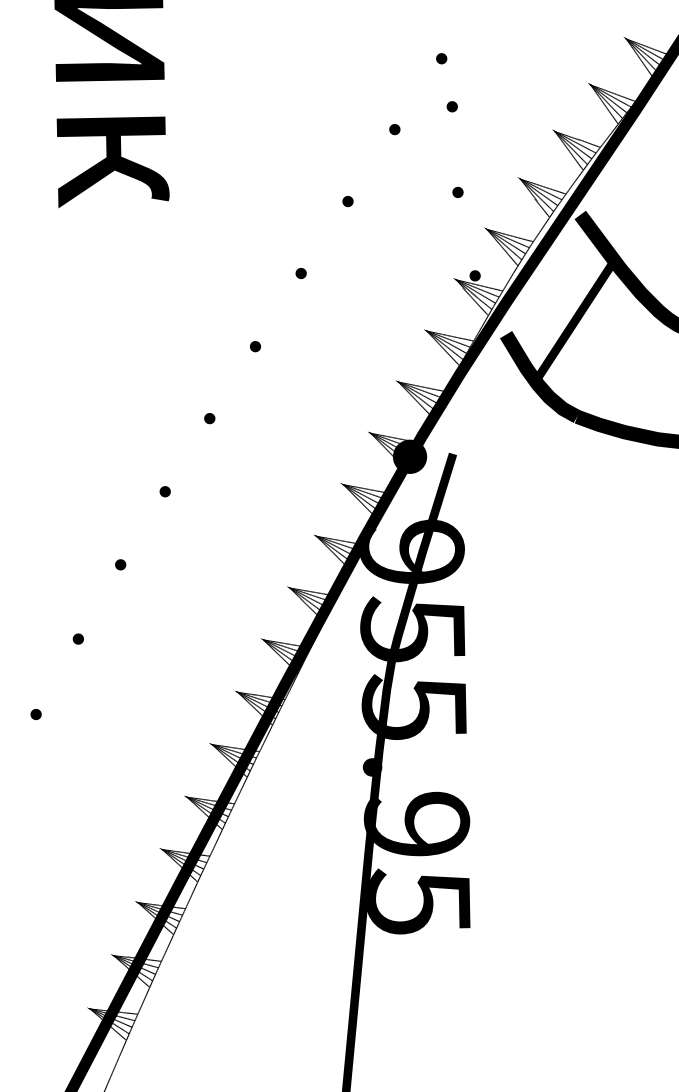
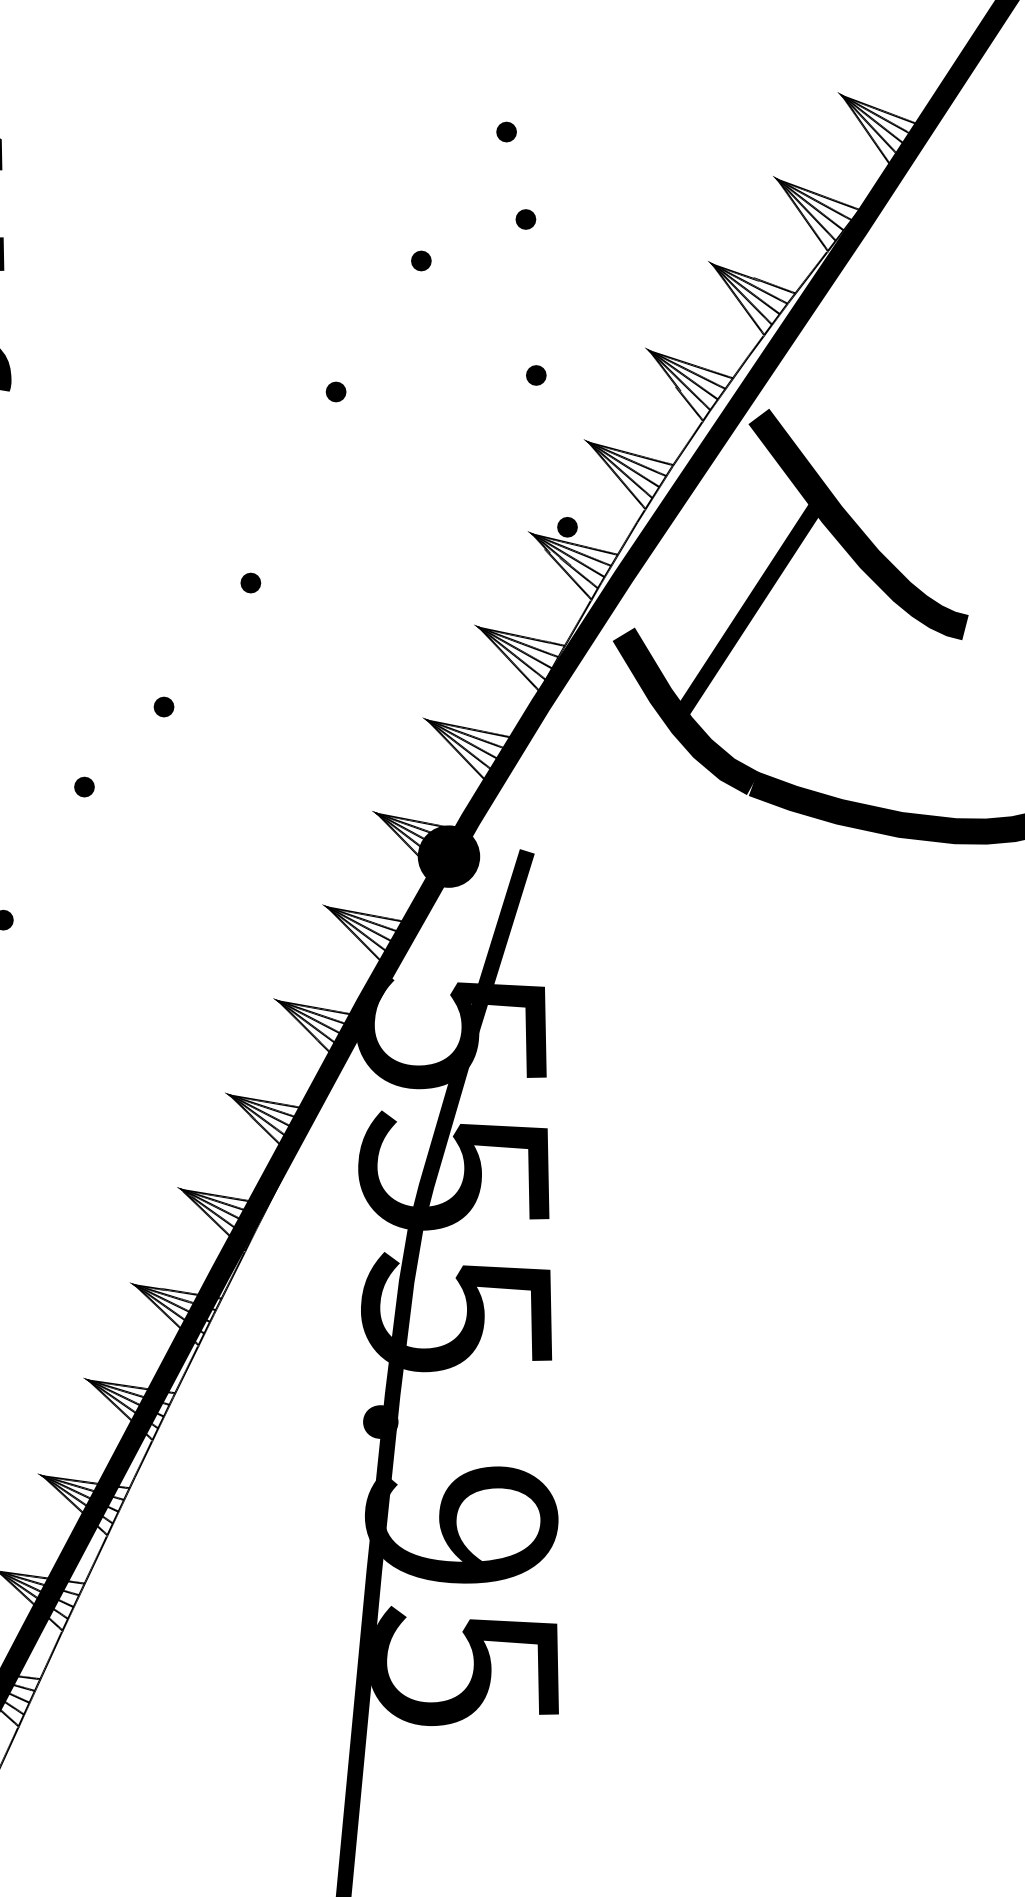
part: (300, 273) -> (249, 583), moved
part: (255, 346) -> (164, 706), moved
text: (411, 551) -> (451, 1028), 955.95 -> 555.95

